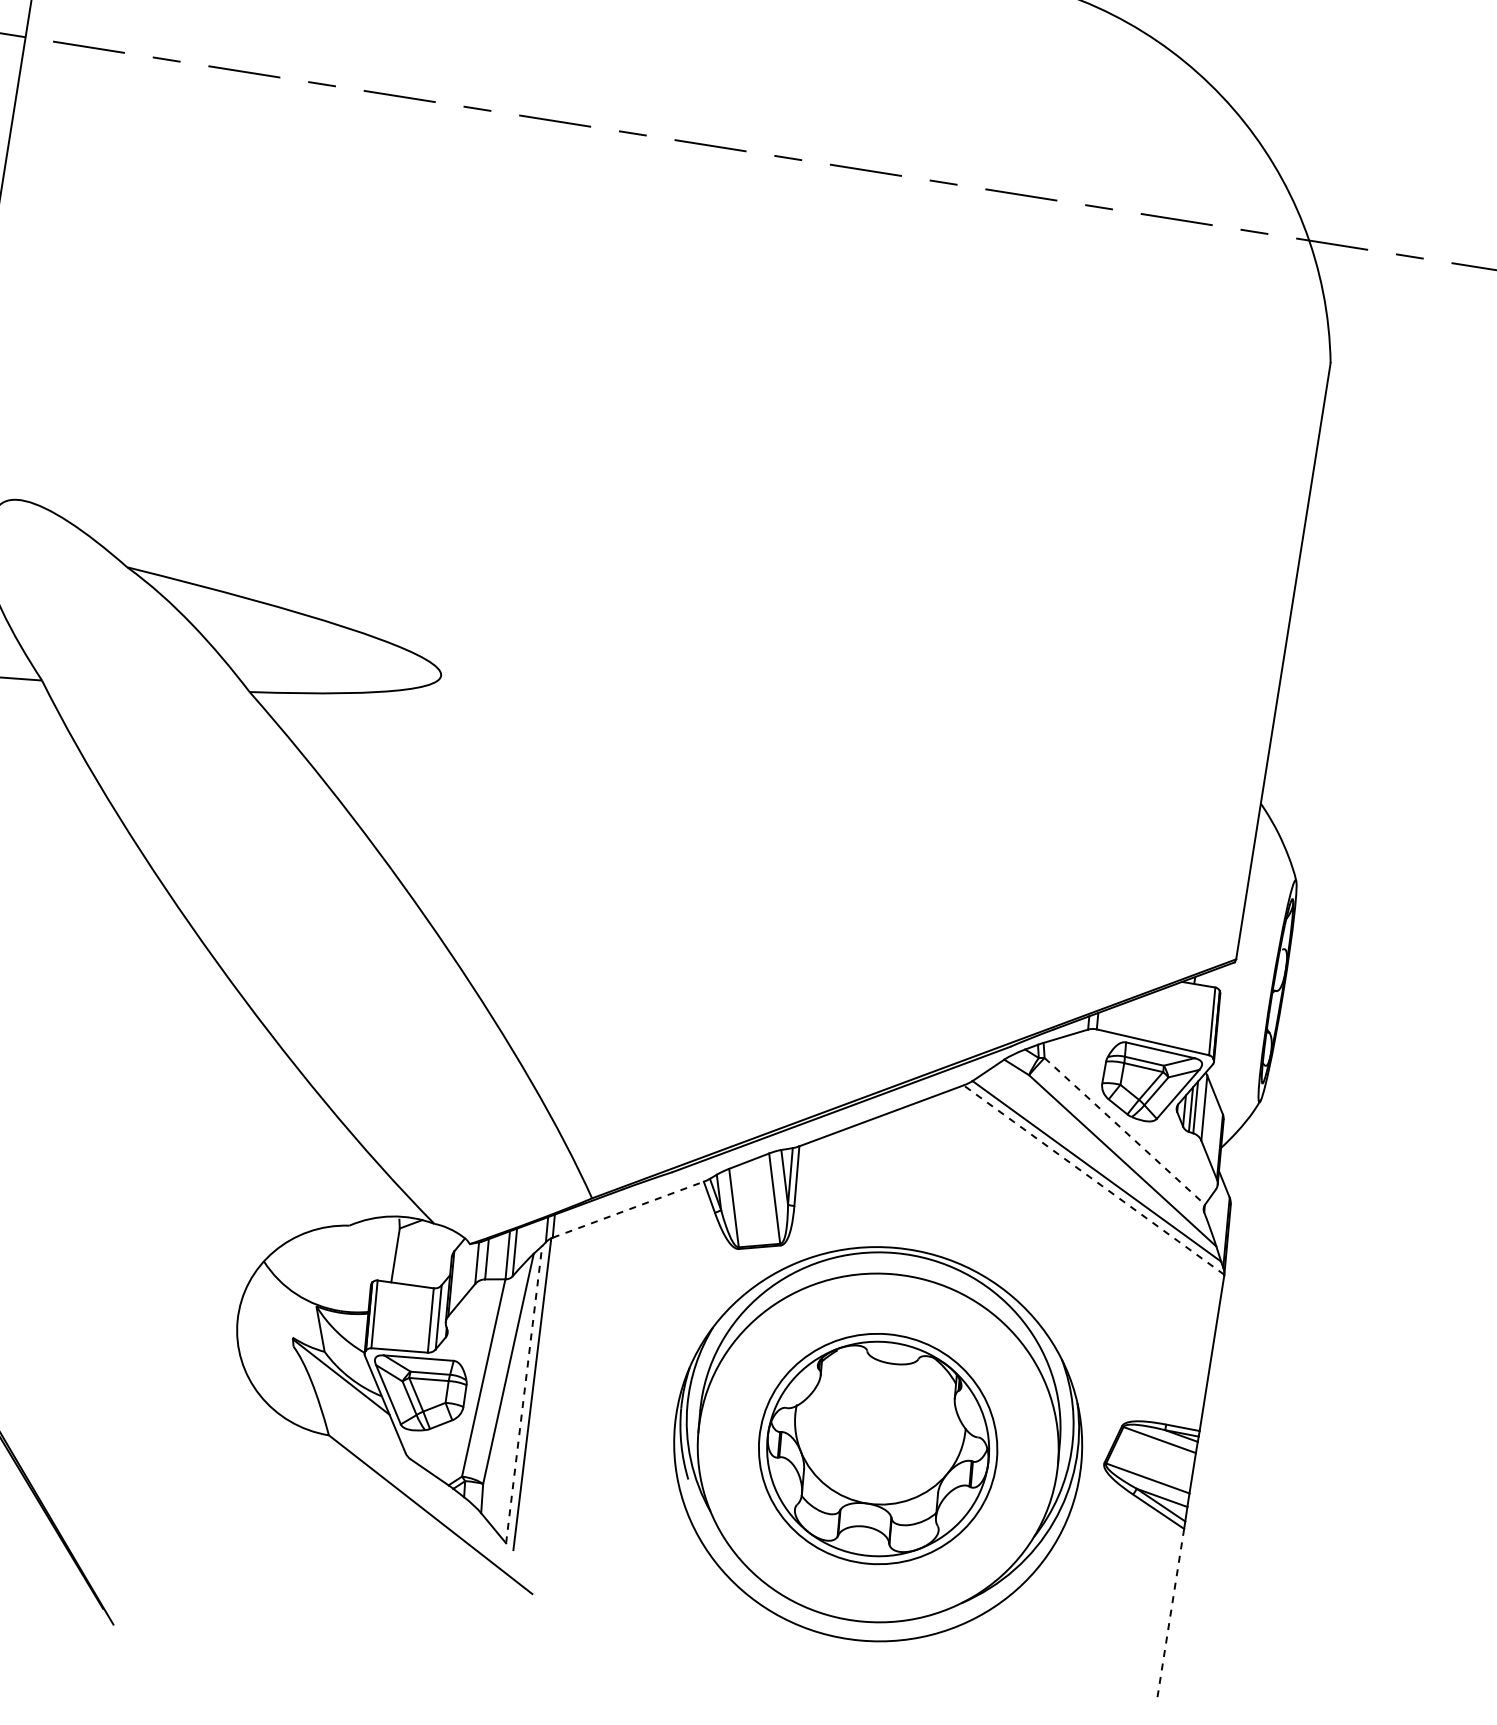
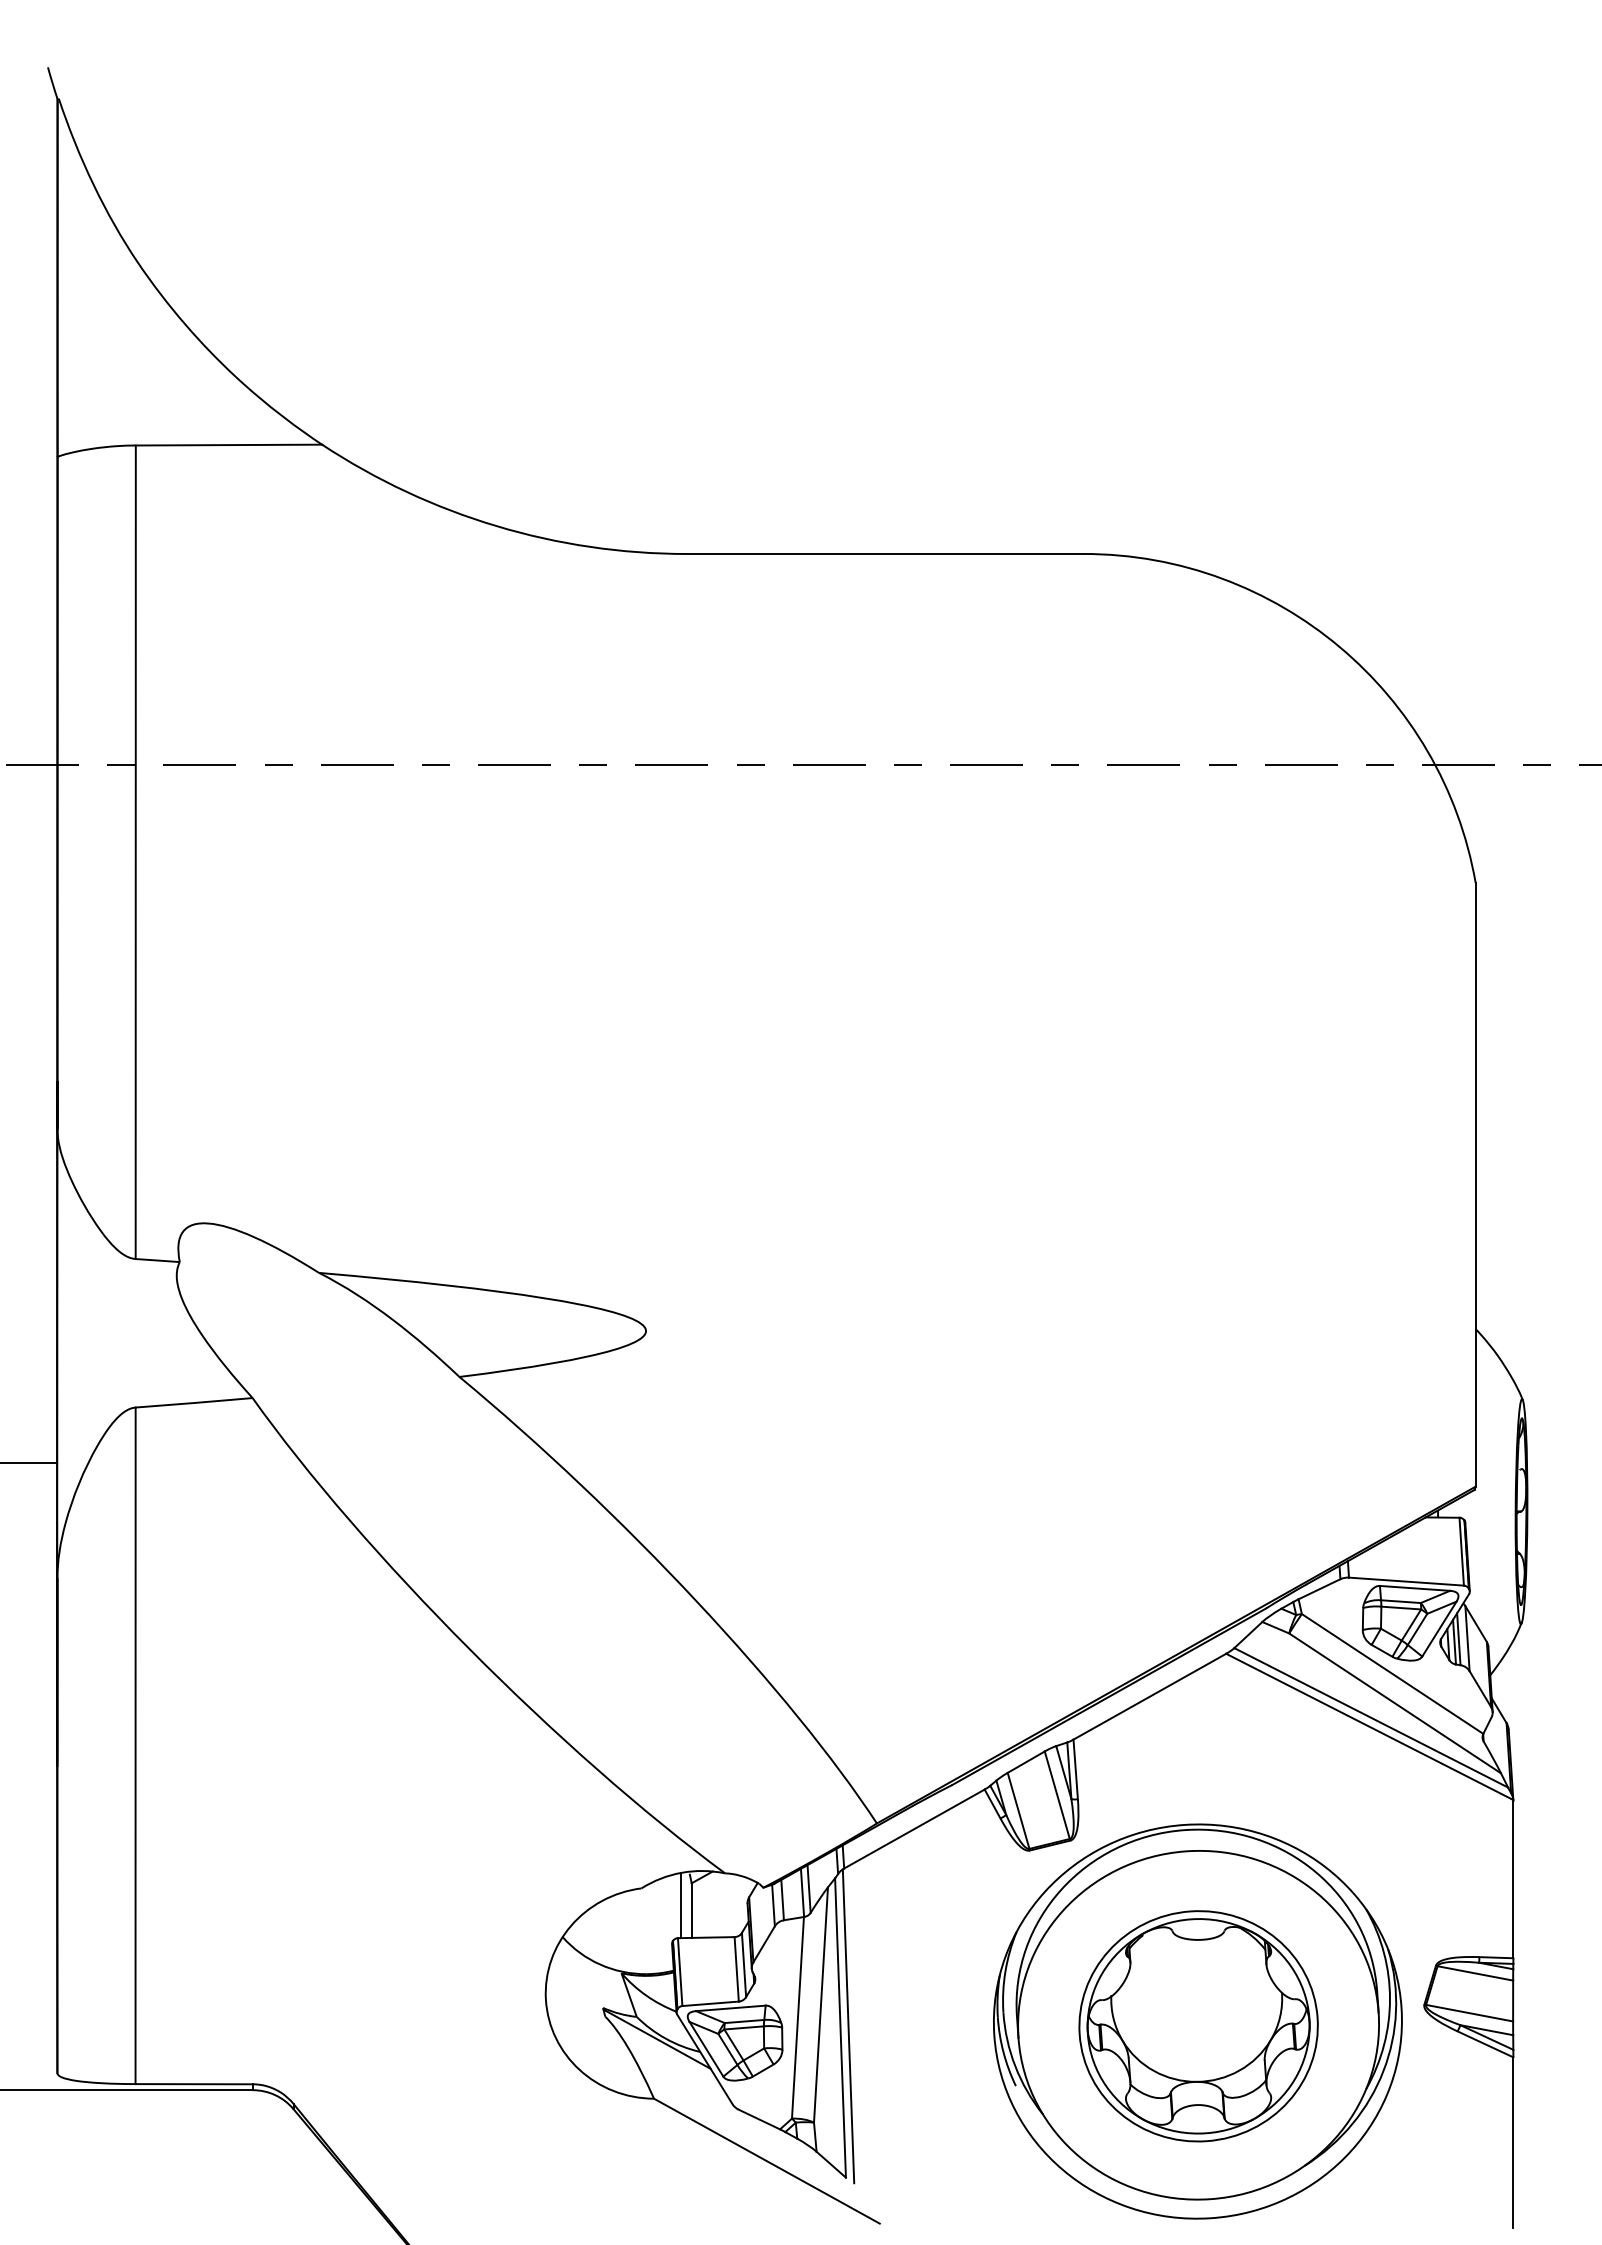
line: (1124, 1130) -> (1392, 1673), dashed -> solid
line: (1093, 1179) -> (1369, 1726), dashed -> solid
line: (628, 1210) -> (914, 1829), dashed -> solid
line: (385, 1248) -> (680, 1905), added
line: (524, 1394) -> (840, 2027), dashed -> solid
line: (1170, 1614) -> (1513, 2143), dashed -> solid

